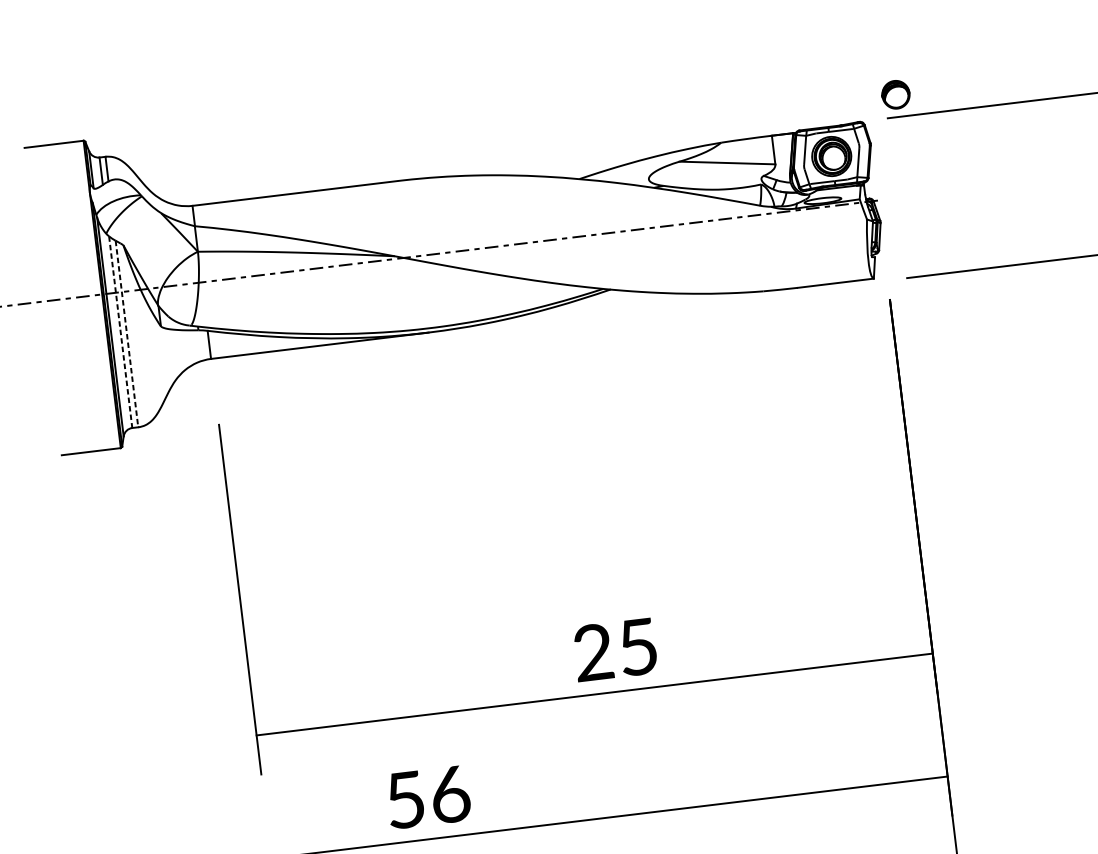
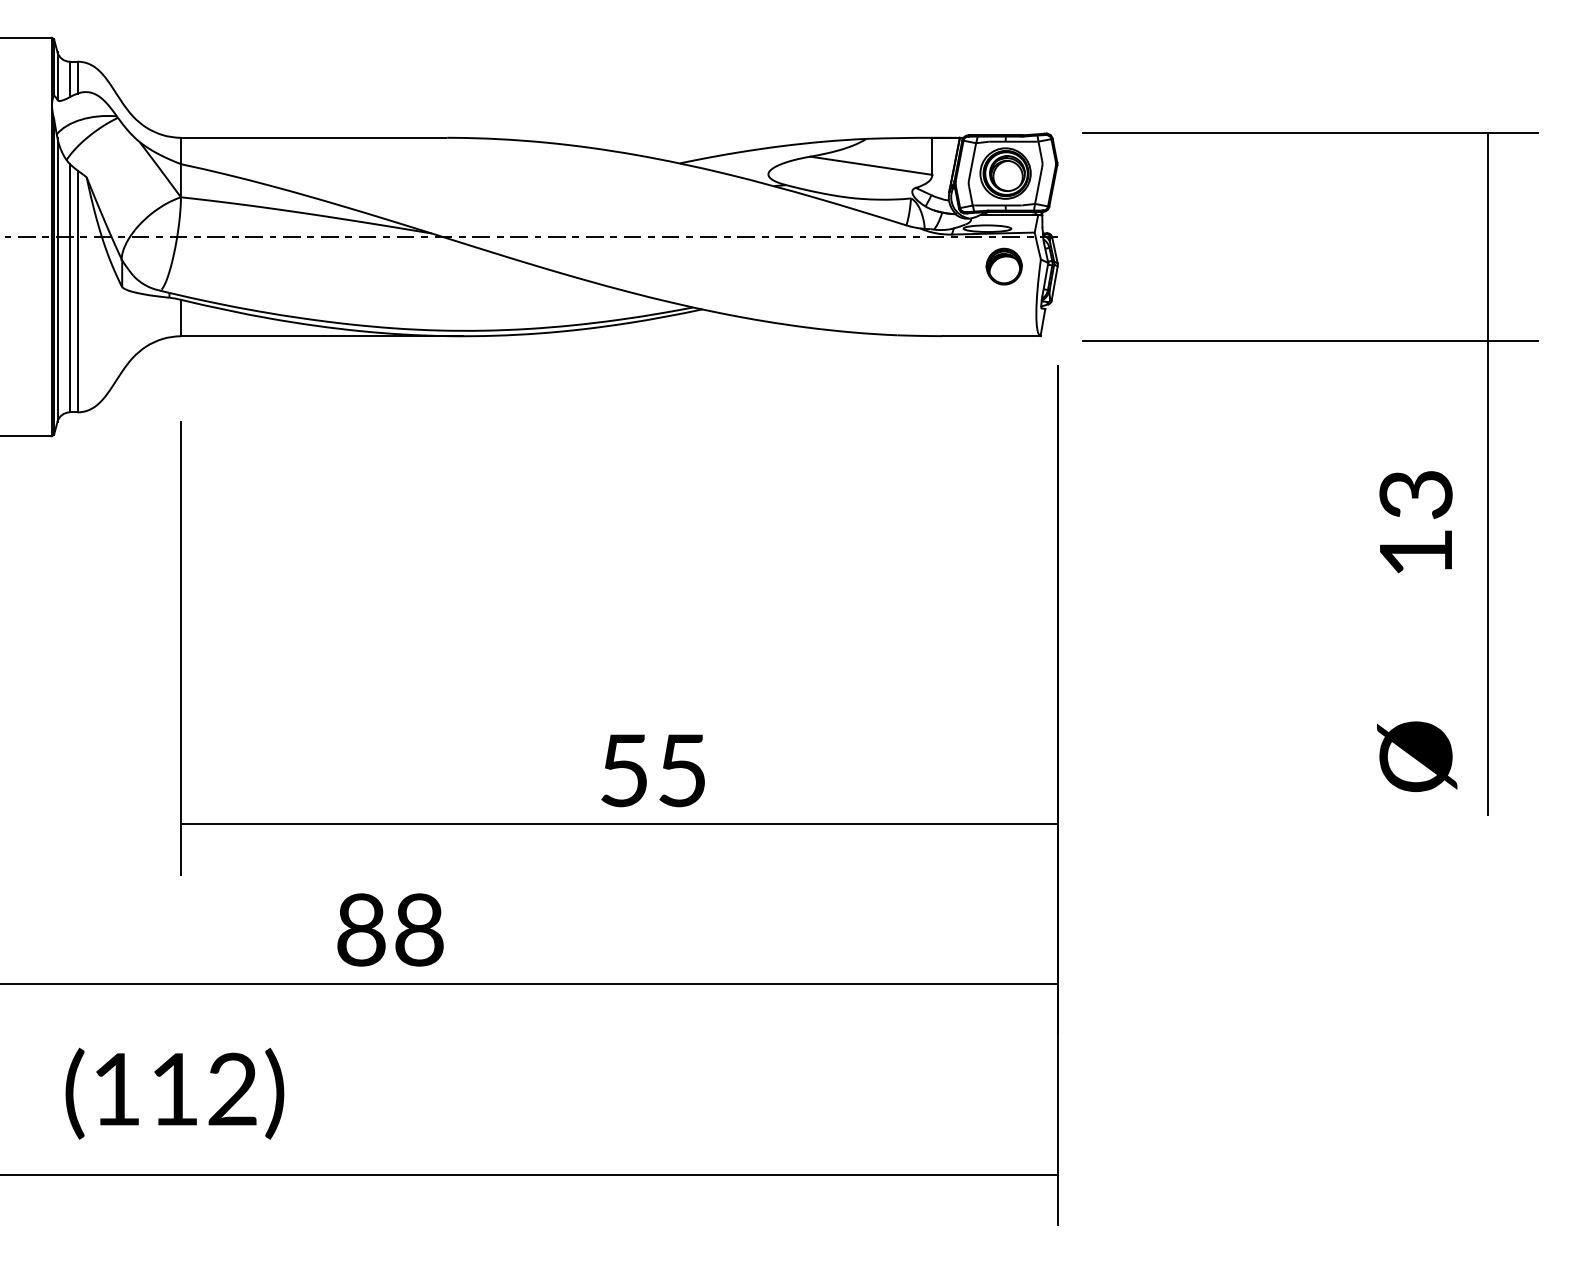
part: (895, 94) -> (1003, 266), moved
line: (120, 332) -> (69, 288), dashed -> solid
line: (126, 334) -> (77, 291), dashed -> solid
text: (592, 652) -> (623, 770), 25 -> 55
text: (427, 796) -> (390, 929), 56 -> 88

